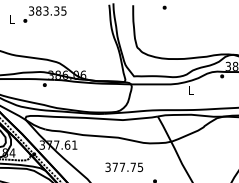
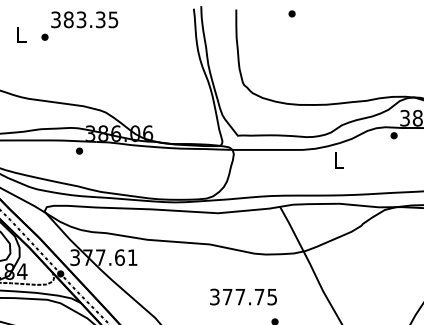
text: (124, 166) -> (243, 295), moved

